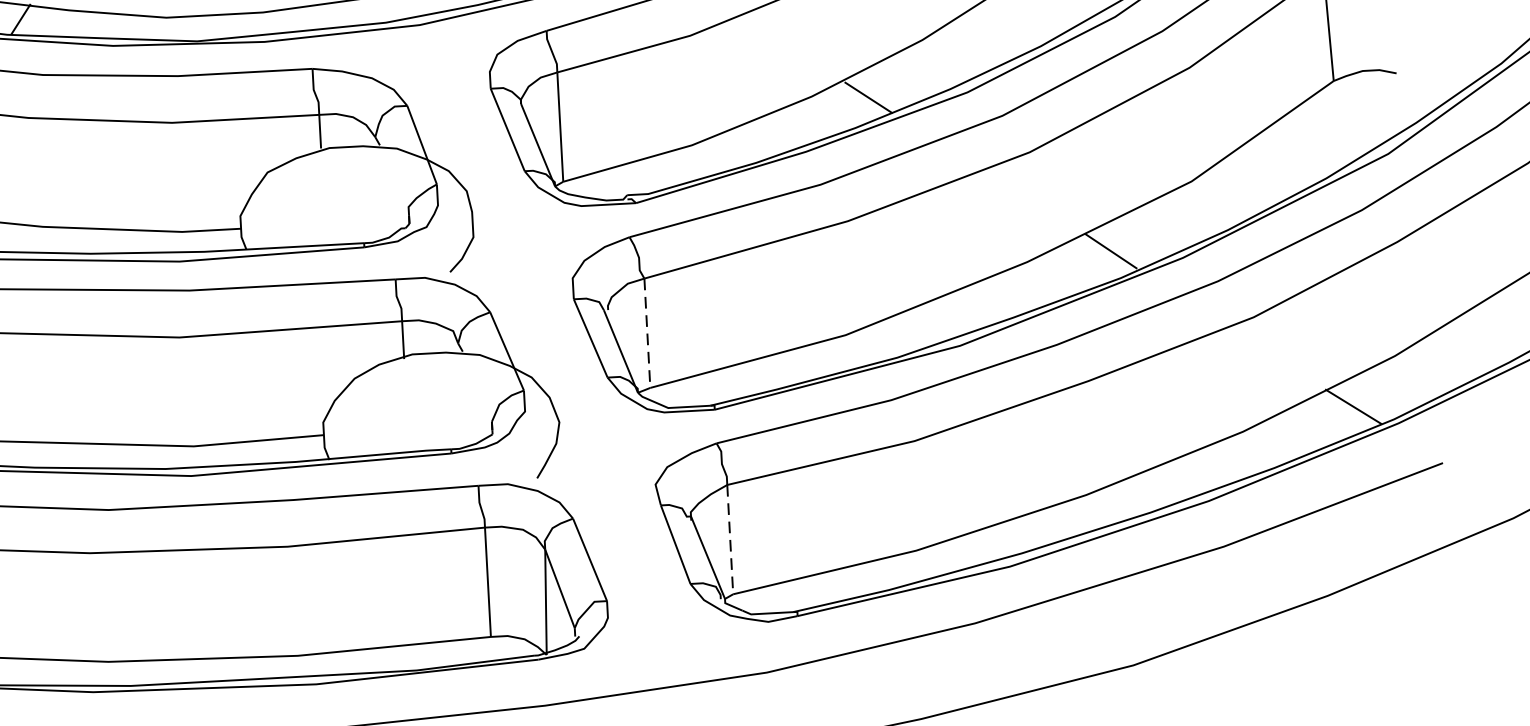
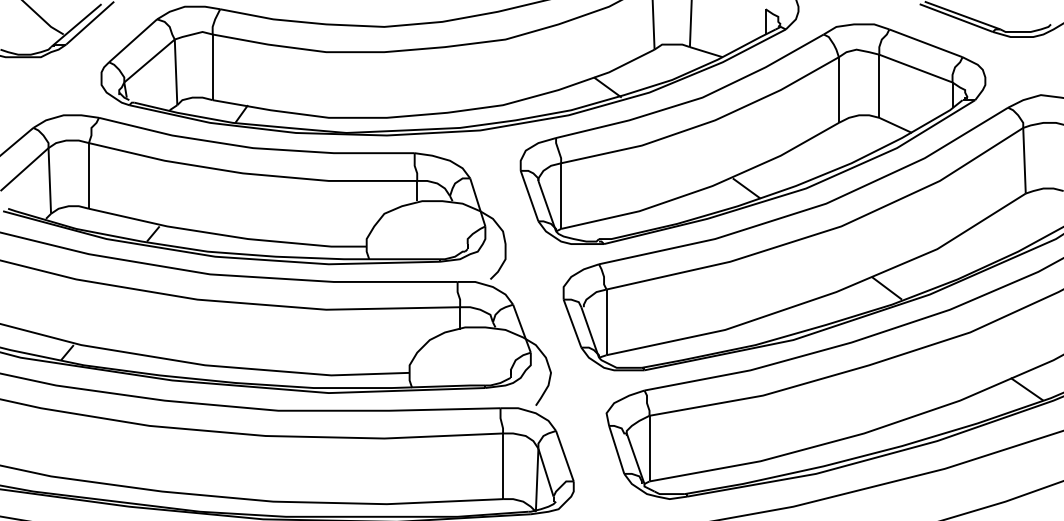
line: (647, 333) -> (606, 322), dashed -> solid
line: (730, 539) -> (649, 448), dashed -> solid

